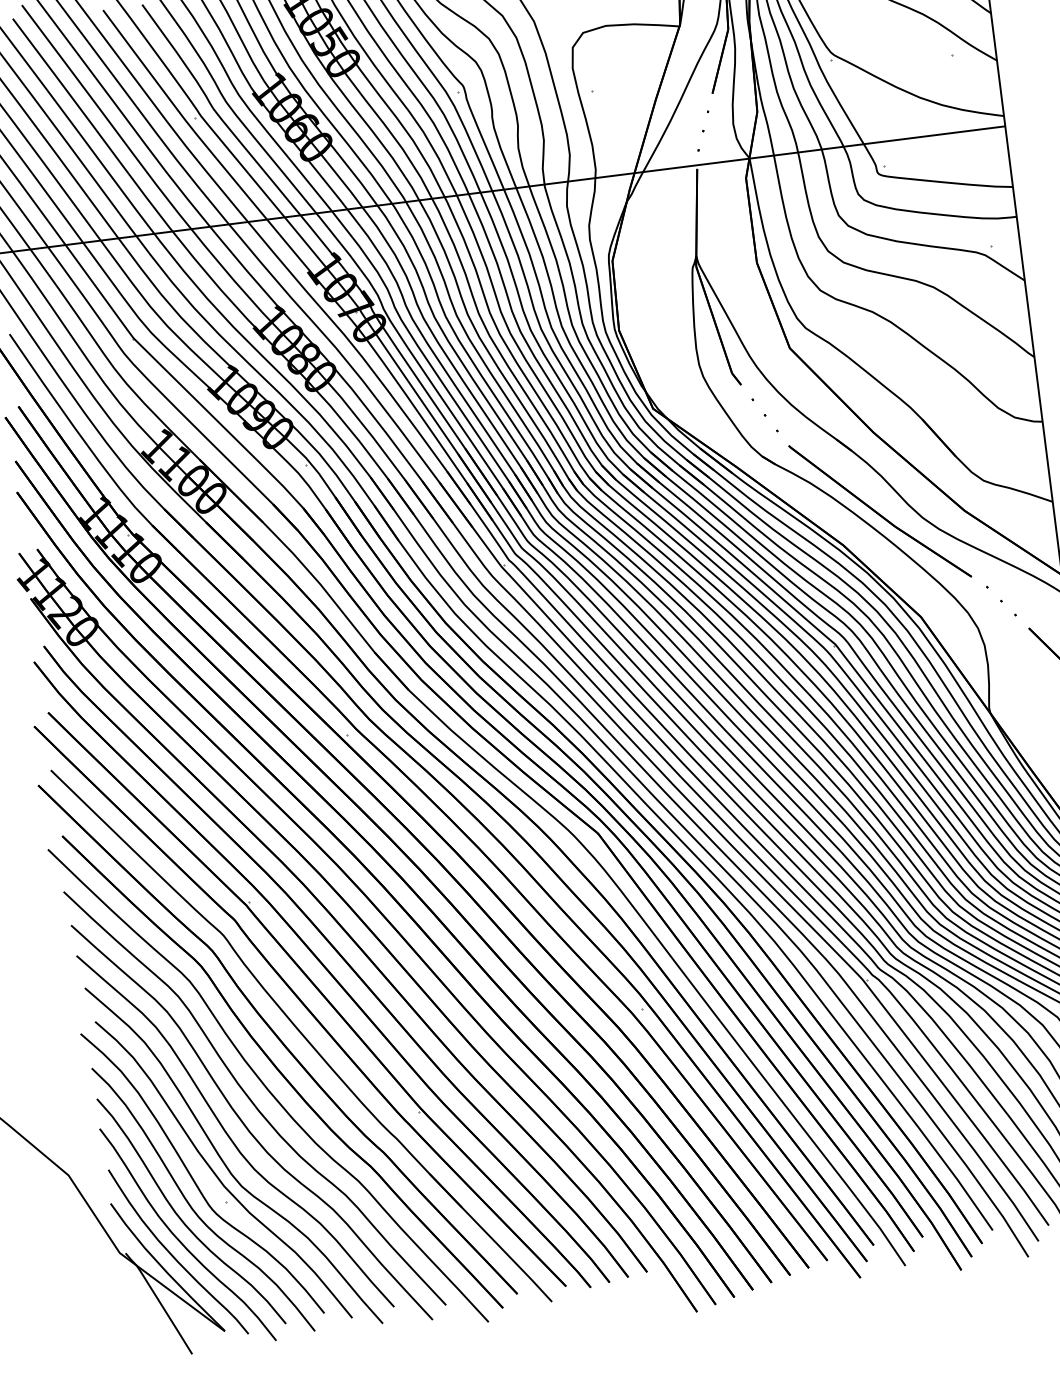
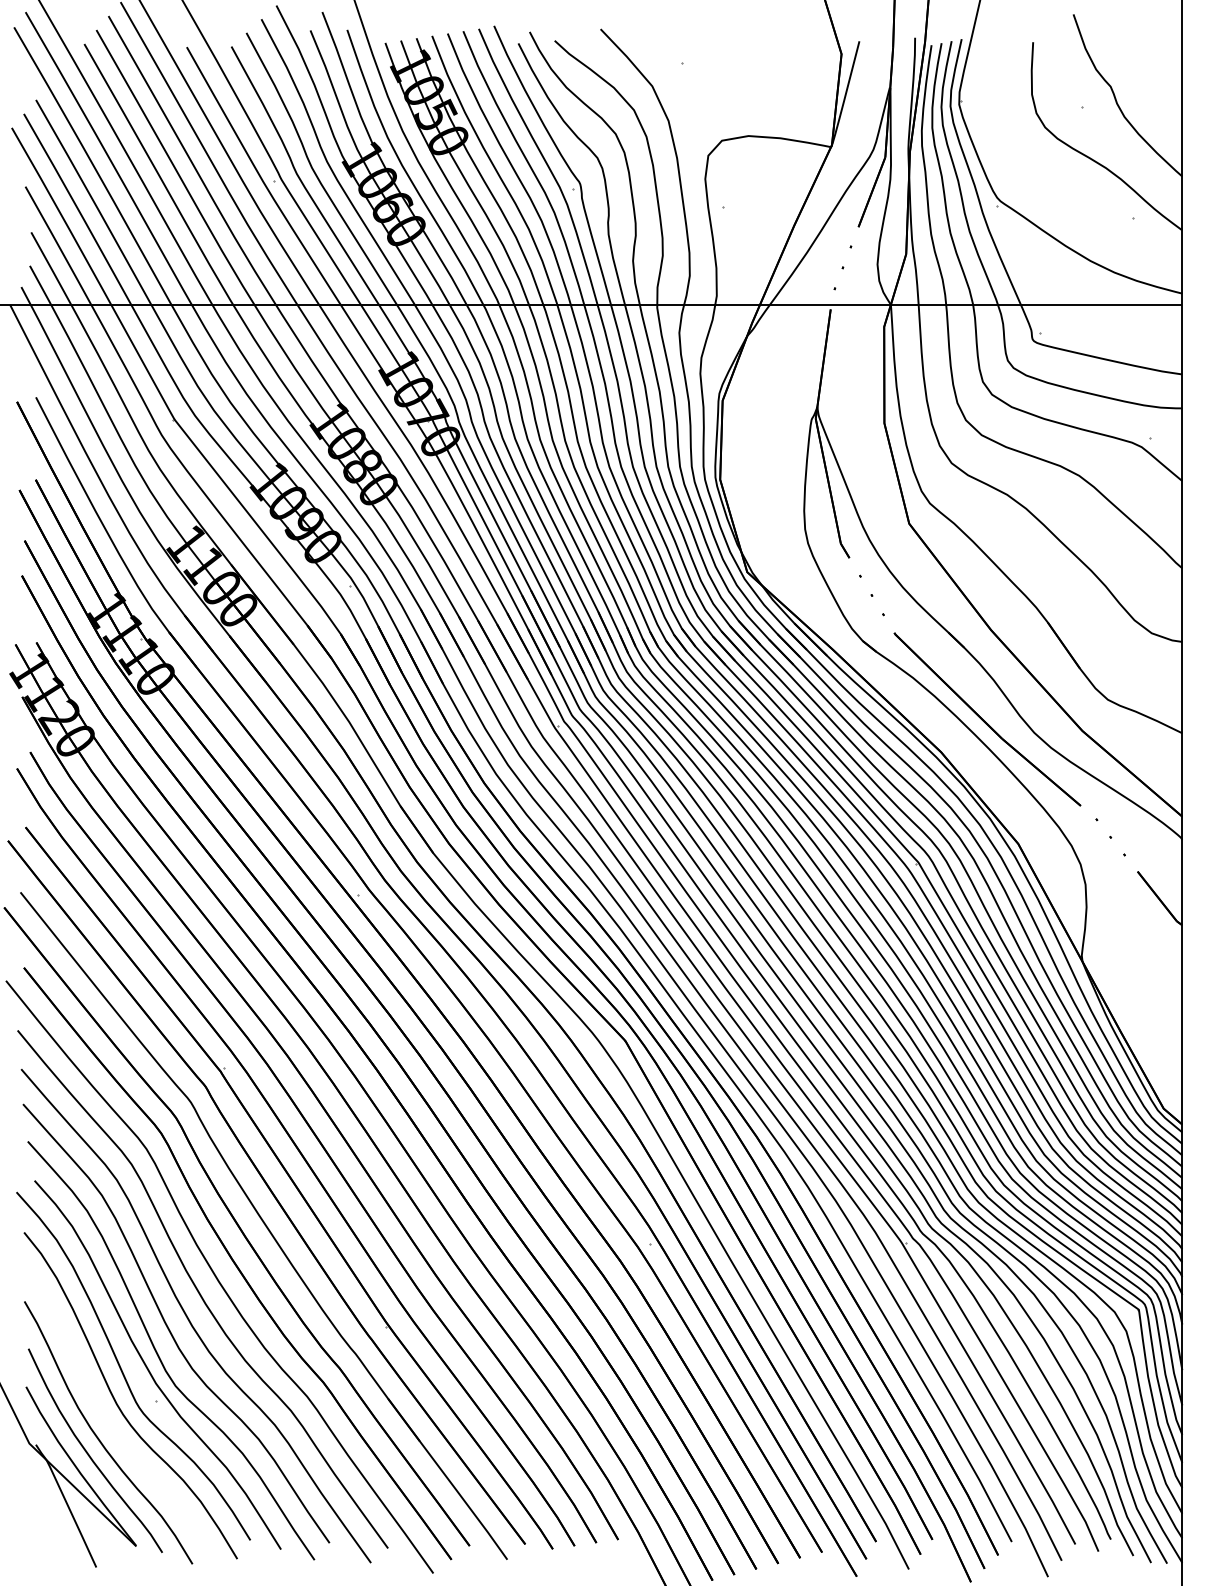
curve: (181, 1218) -> (103, 1413), removed

